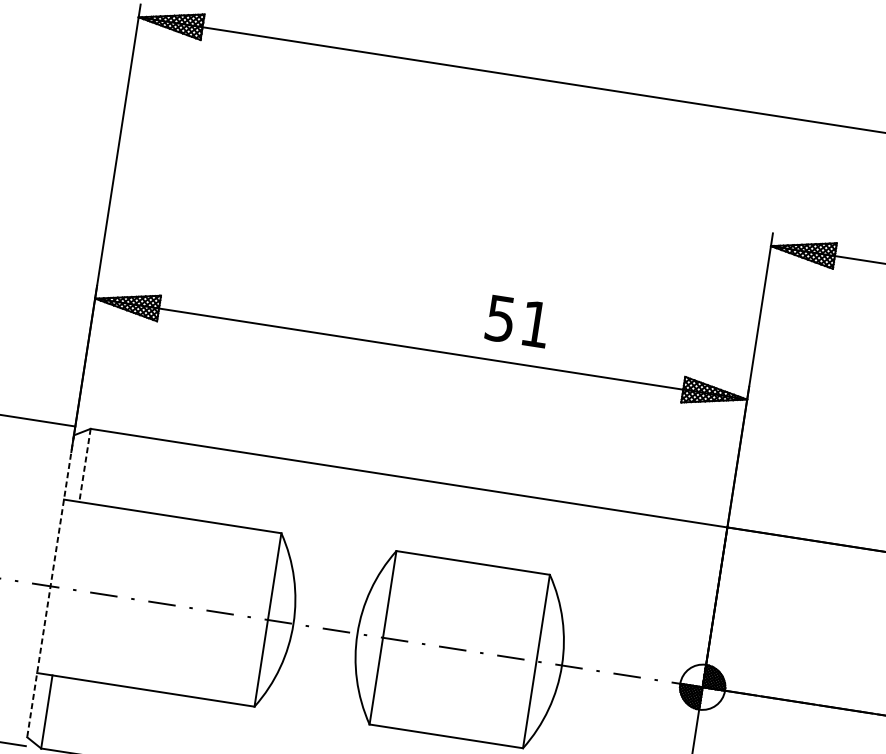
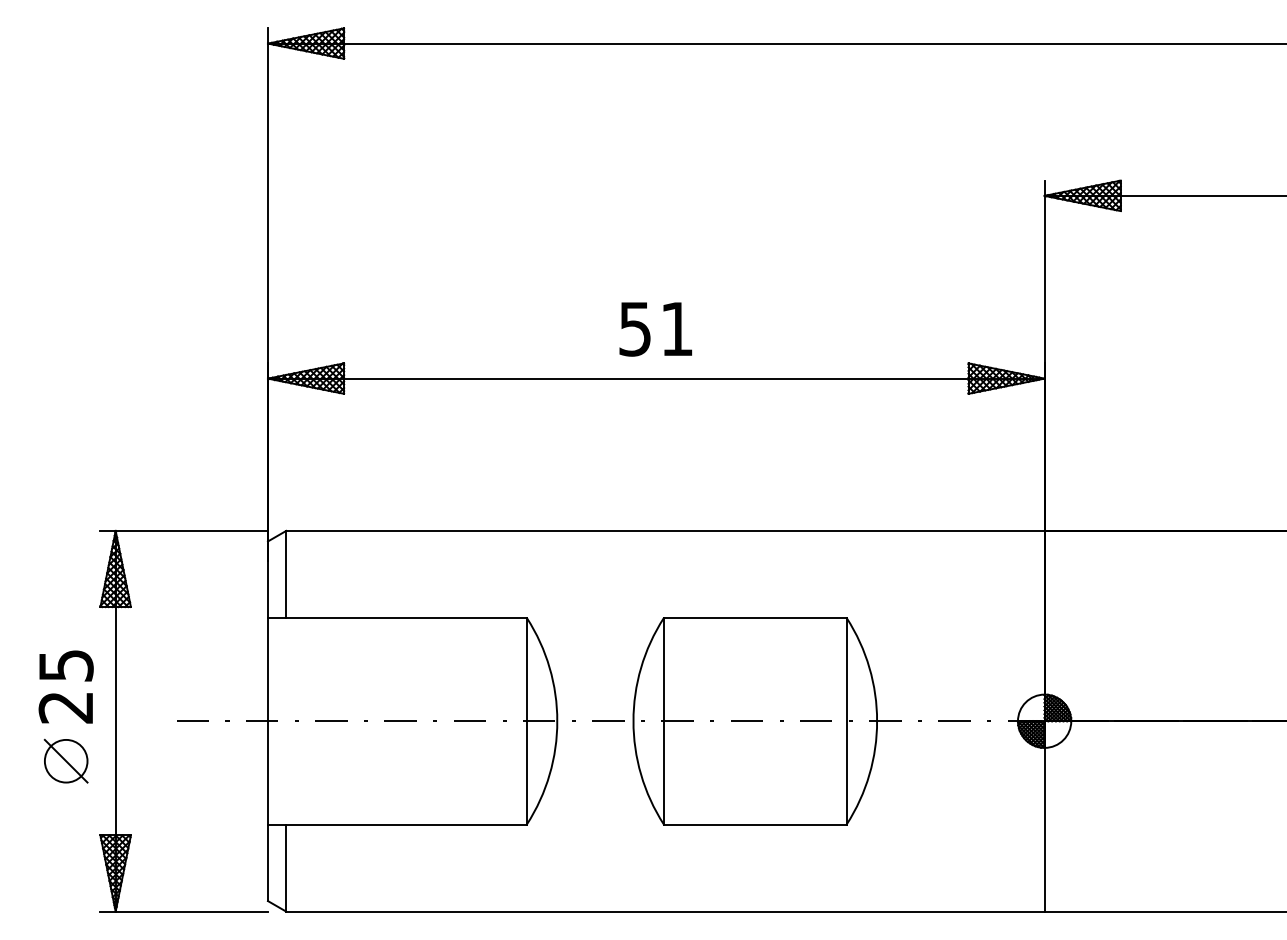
text: (517, 321) -> (655, 329), moved
line: (85, 465) -> (286, 574), dashed -> solid
line: (50, 586) -> (267, 721), dashed -> solid

